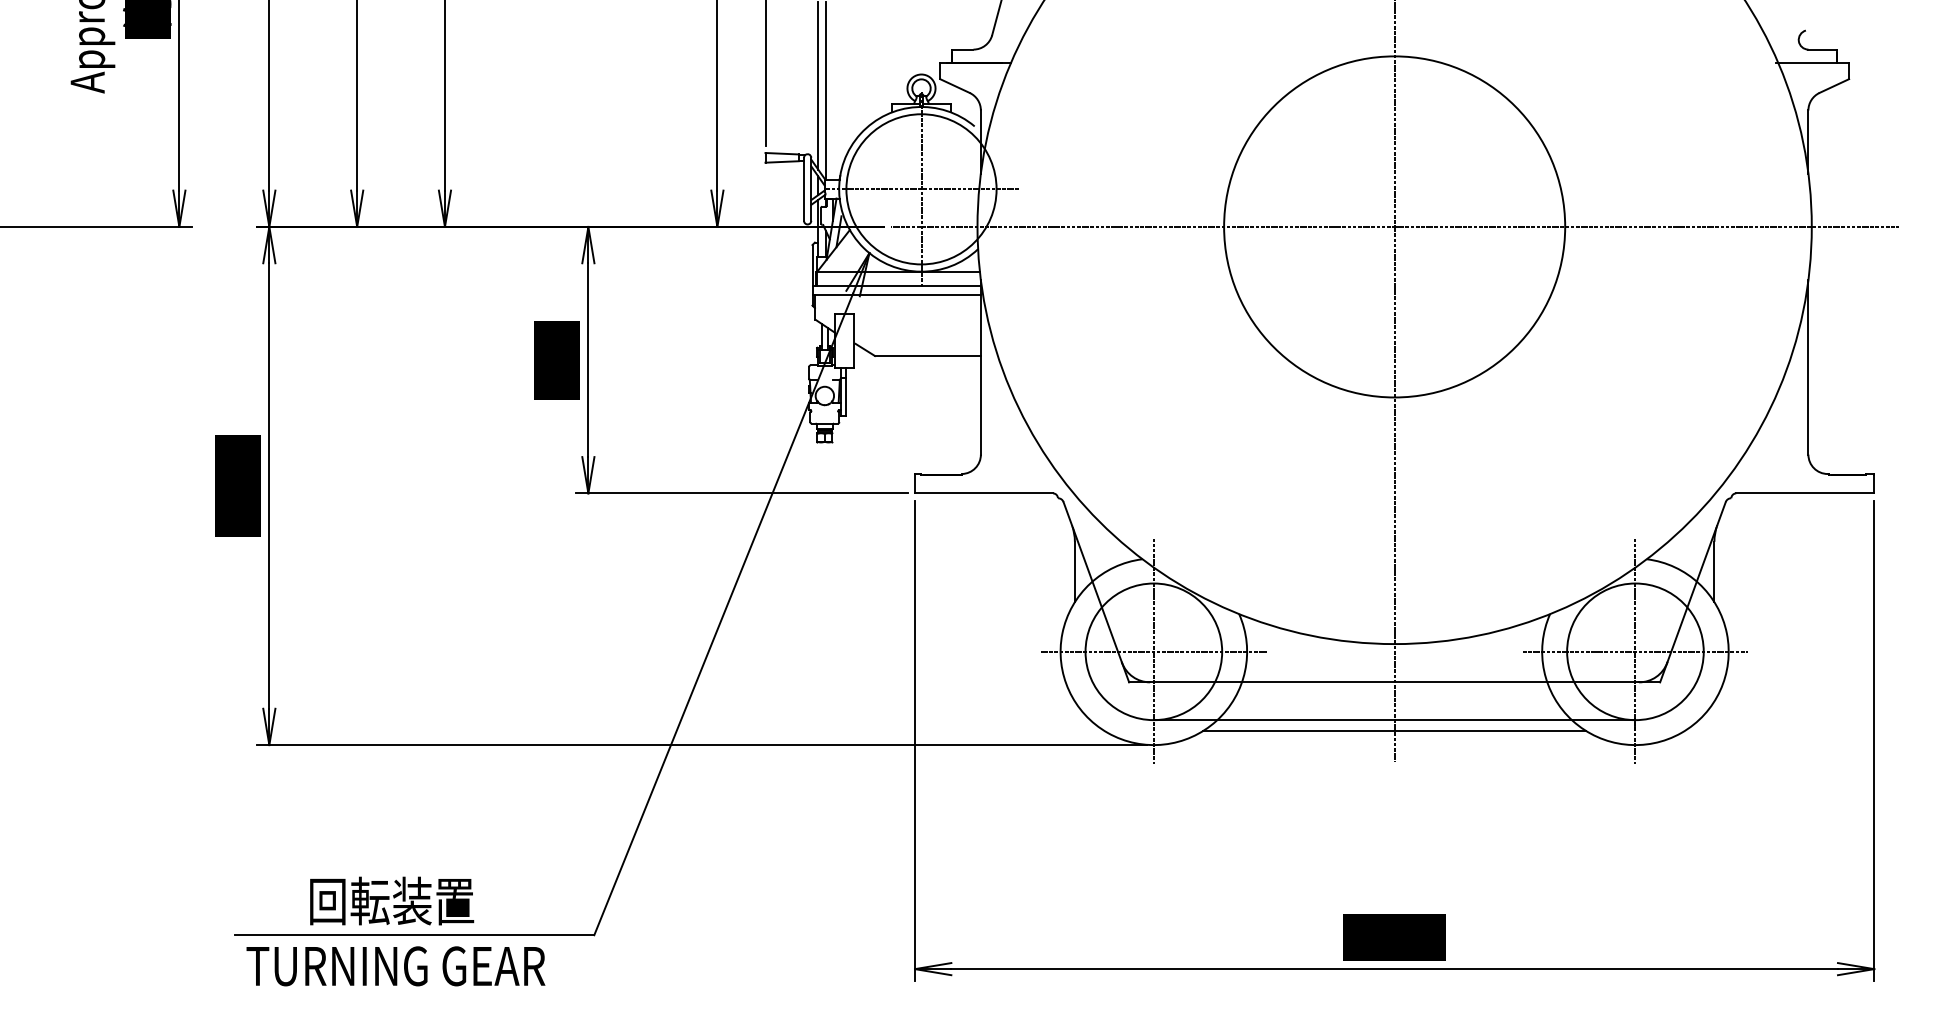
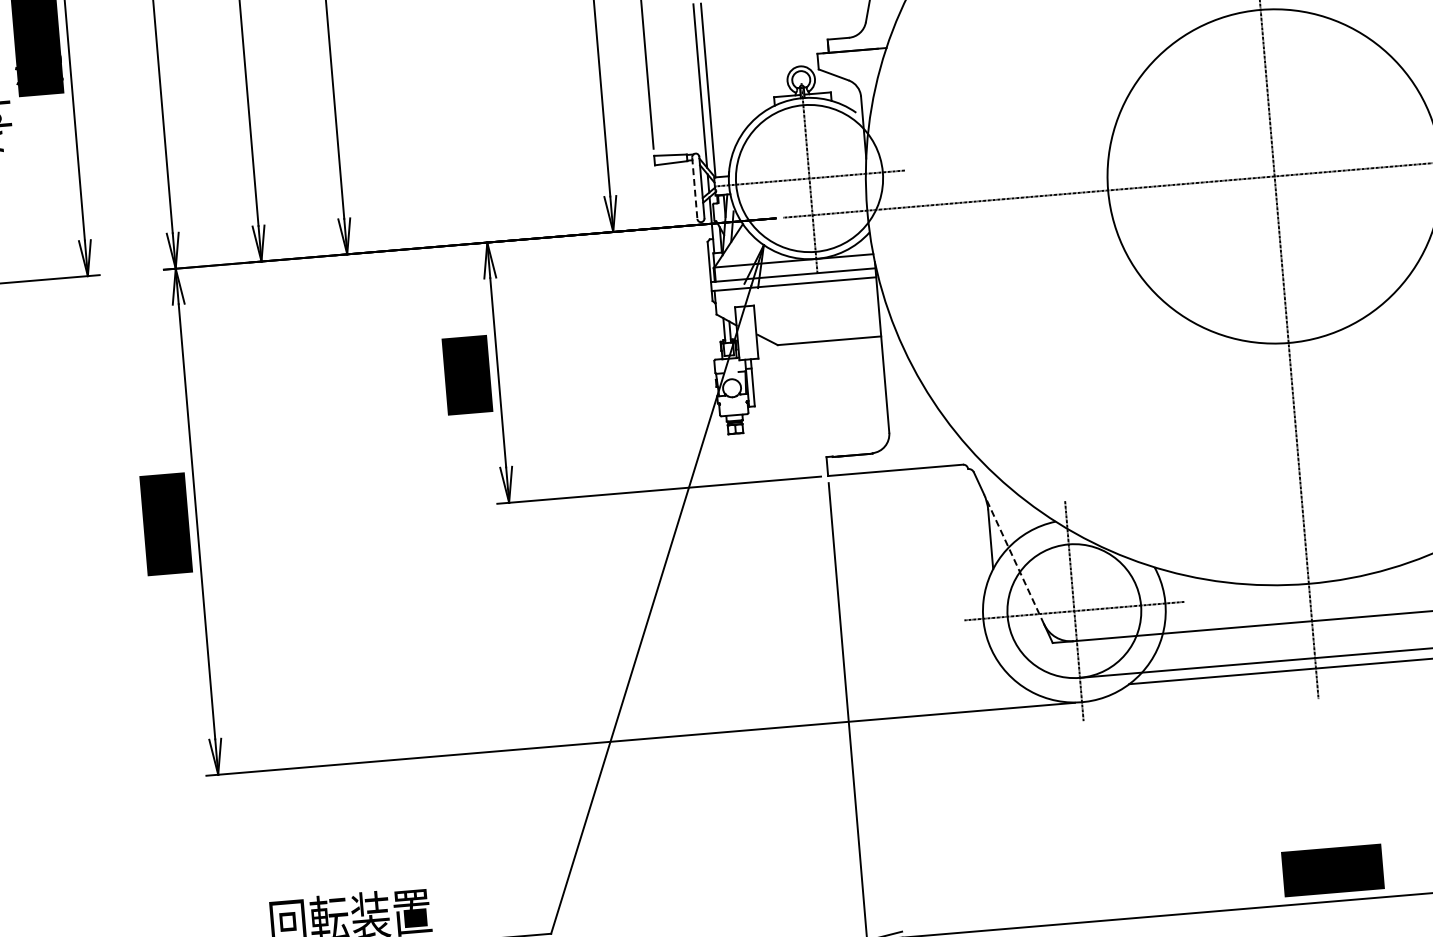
line: (804, 189) -> (695, 188), solid -> dashed
line: (1097, 595) -> (1014, 560), solid -> dashed

